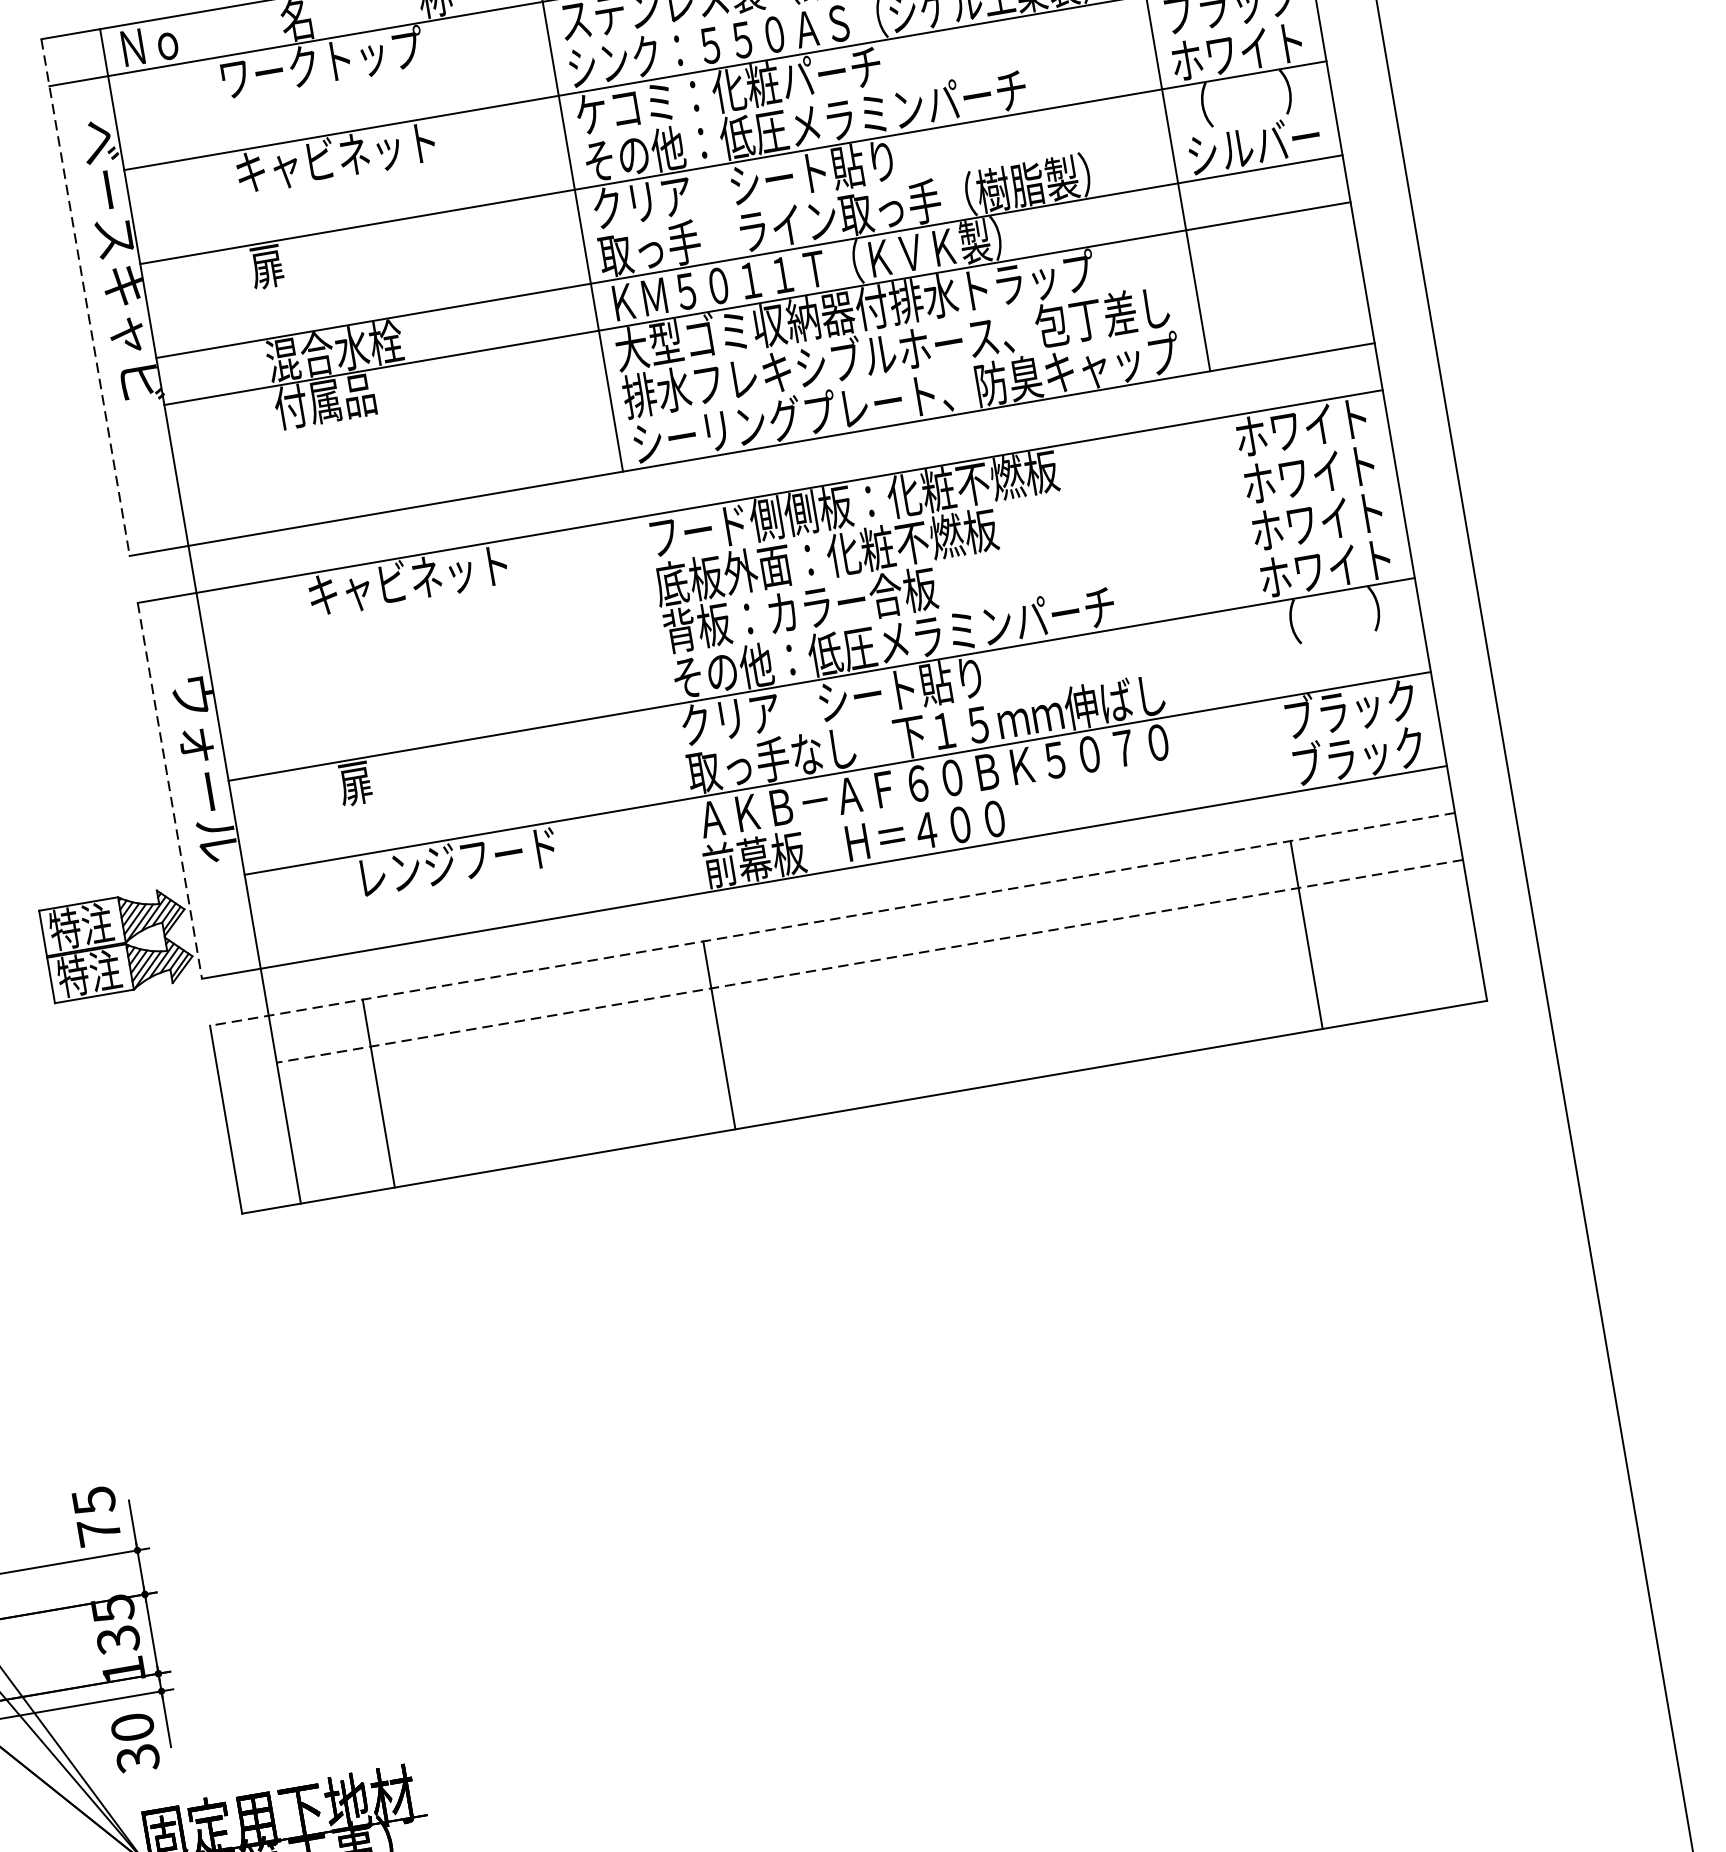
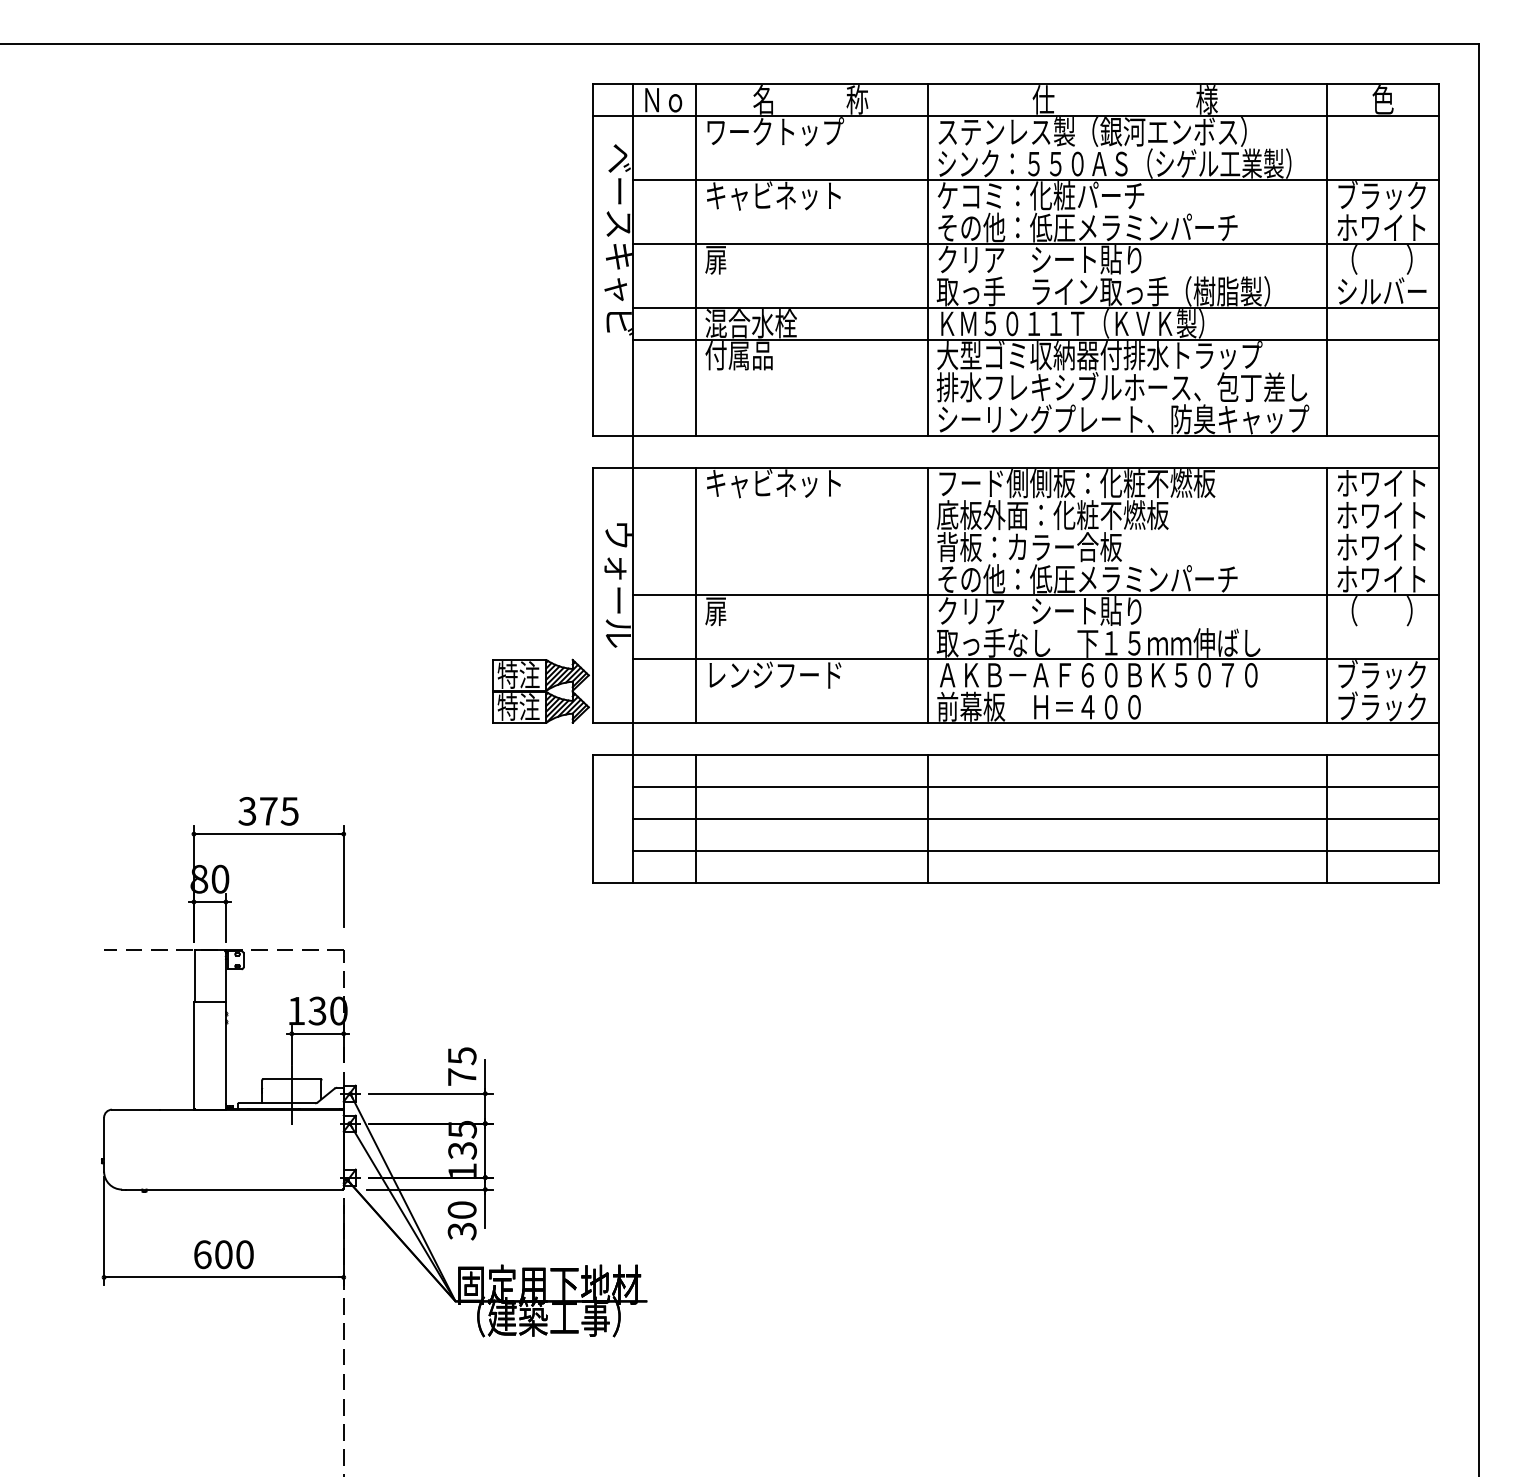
line: (238, 270) -> (696, 259), added
line: (85, 296) -> (592, 259), dashed -> solid
line: (1250, 606) -> (1327, 595), added
line: (663, 706) -> (928, 595), added
line: (322, 764) -> (696, 595), added
line: (169, 790) -> (592, 595), dashed -> solid
line: (831, 919) -> (1015, 755), dashed -> solid
line: (869, 961) -> (1035, 787), dashed -> solid
line: (877, 1008) -> (1035, 819), added
line: (885, 1056) -> (1035, 851), added

